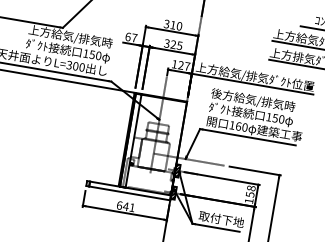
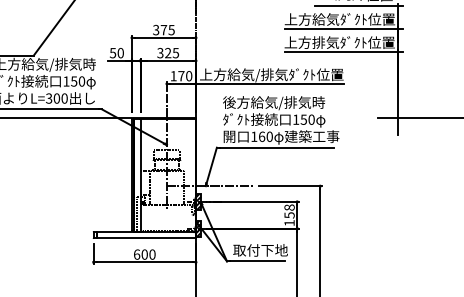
text: (176, 25) -> (167, 29), 310 -> 375
text: (131, 36) -> (116, 52), 67 -> 50
text: (184, 66) -> (185, 76), 127 -> 170
text: (129, 207) -> (148, 254), 641 -> 600

